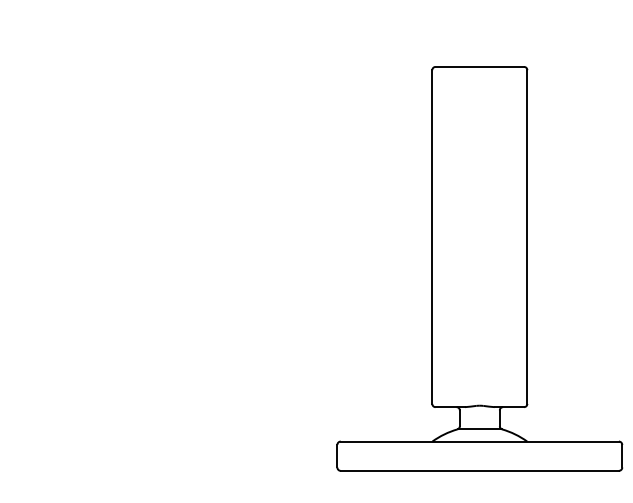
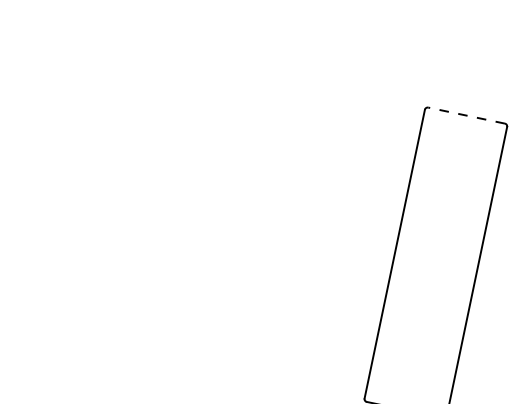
line: (479, 66) -> (466, 115), solid -> dashed

